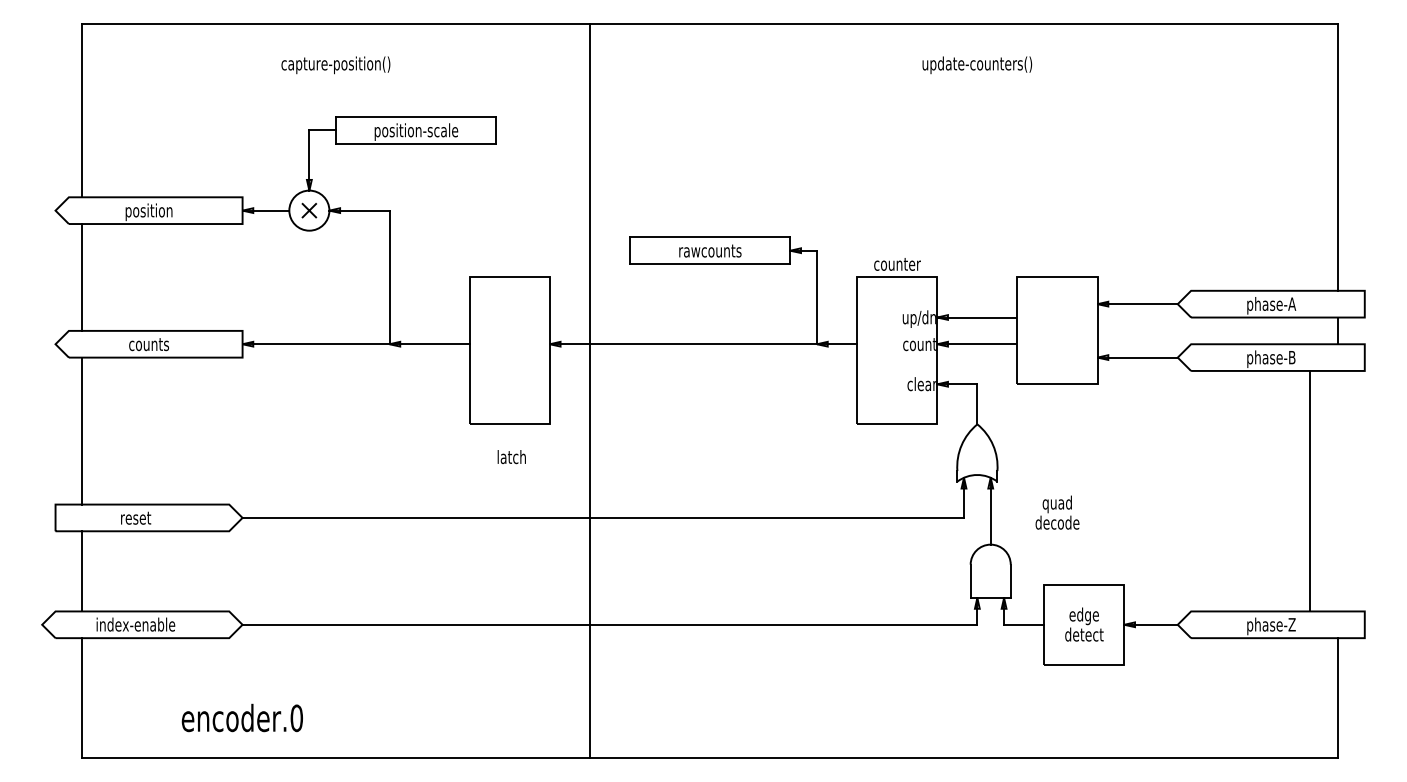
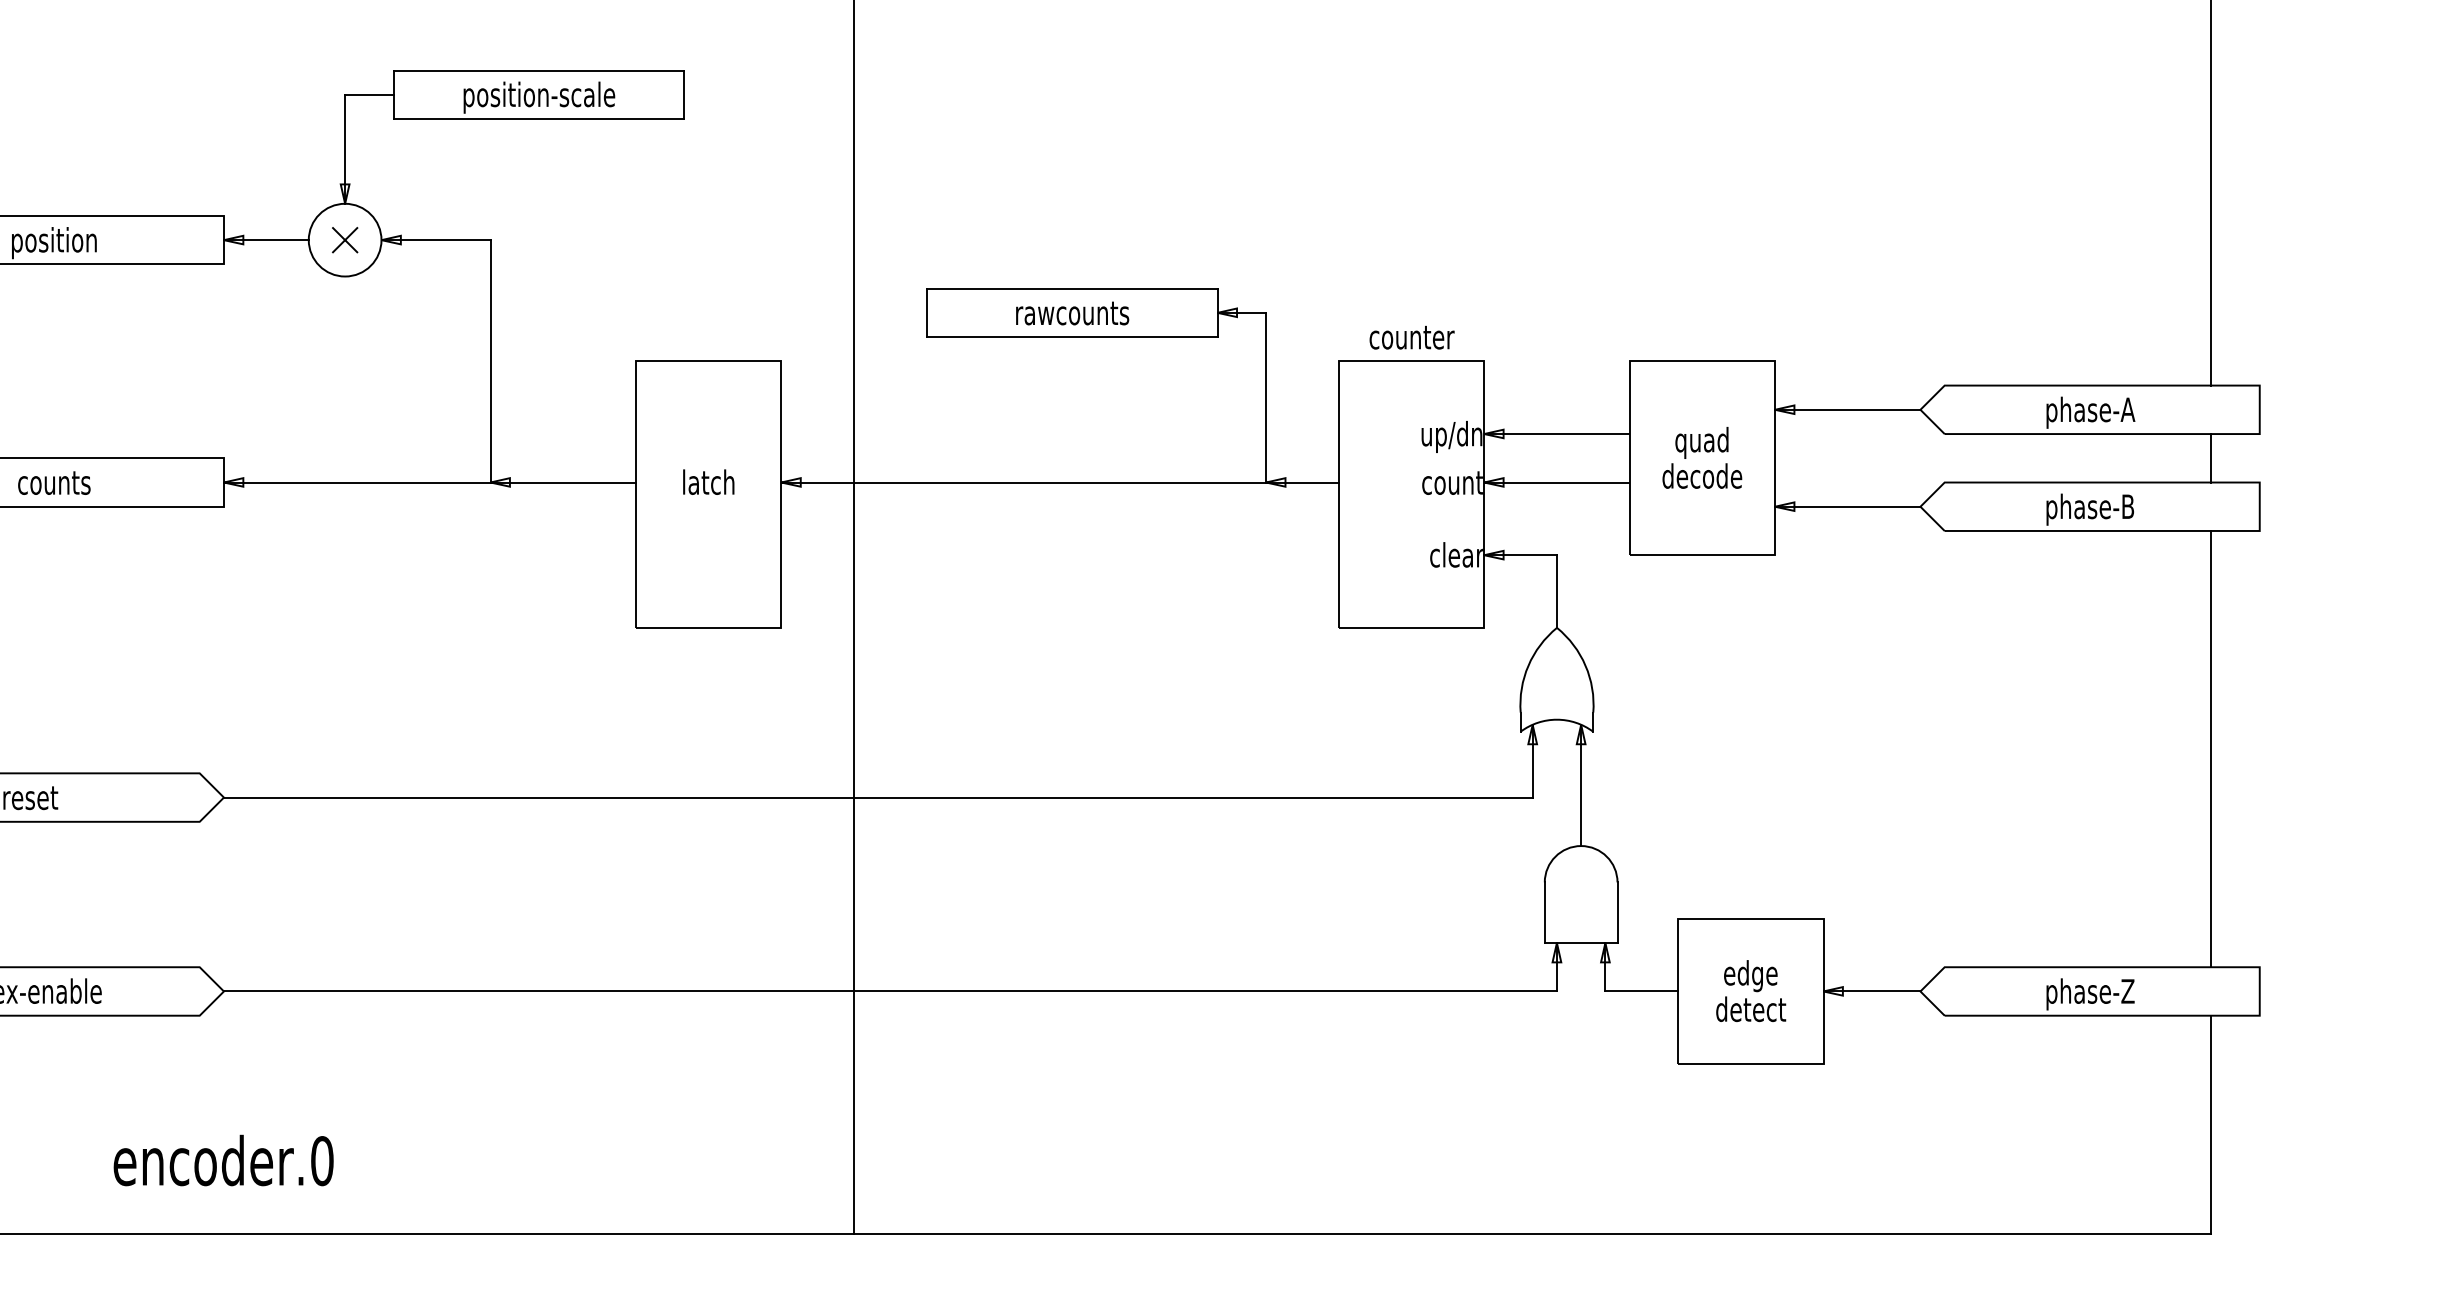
text: (511, 457) -> (708, 482), moved
line: (1310, 490) -> (2212, 747), moved
text: (1057, 512) -> (1702, 457), moved

